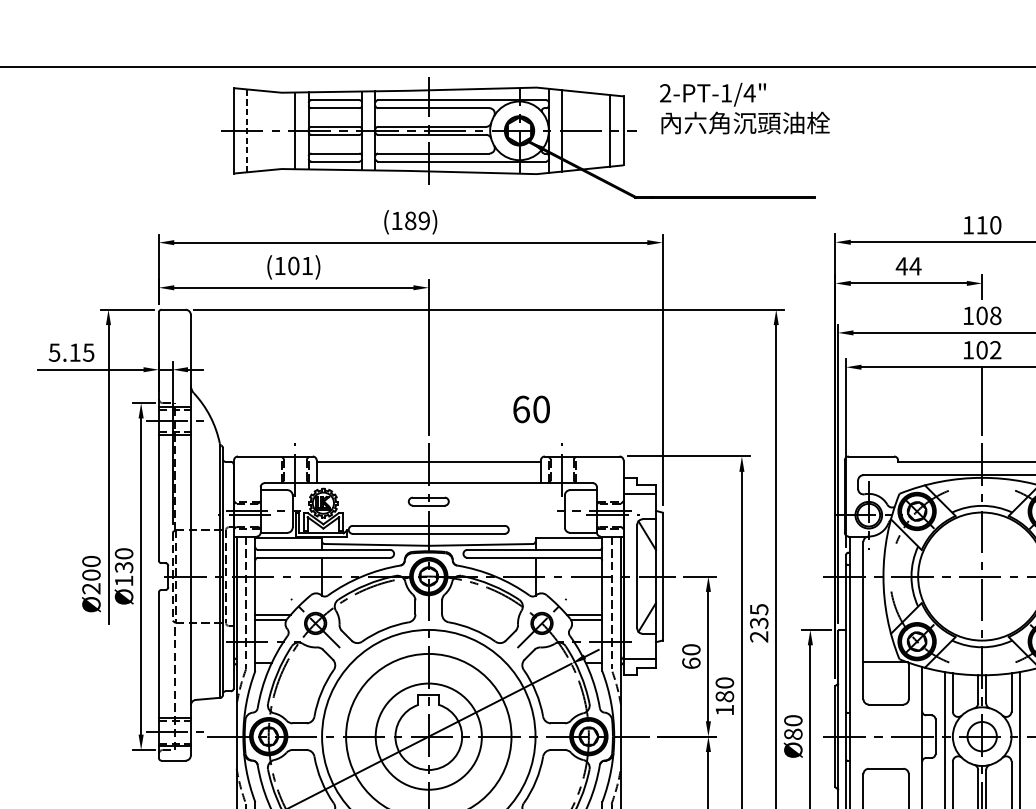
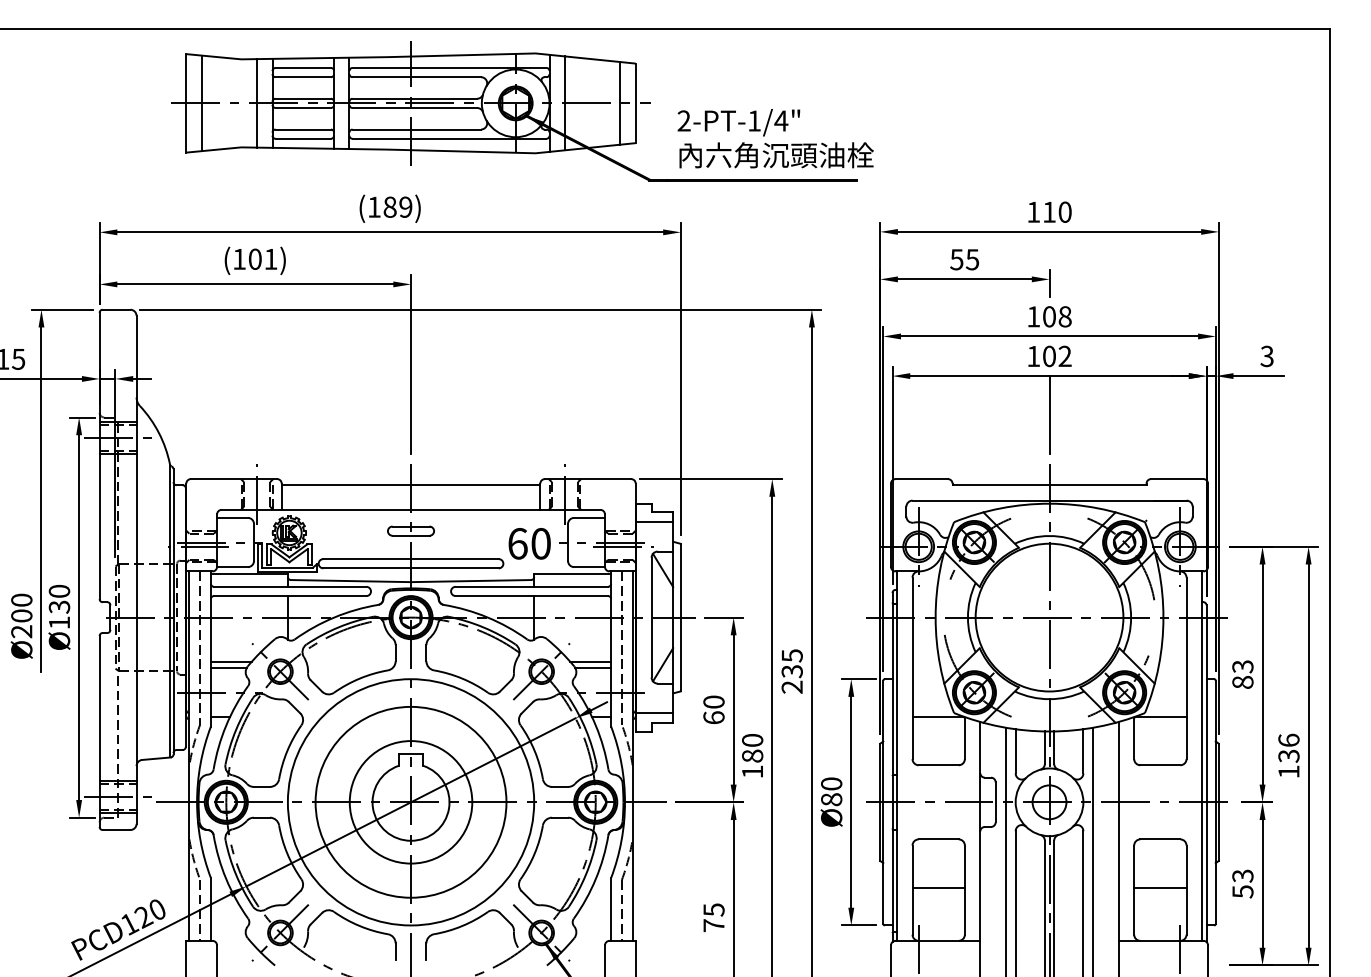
text: (744, 108) -> (775, 138), moved
line: (247, 130) -> (201, 103), dashed -> solid
text: (908, 266) -> (964, 259), 44 -> 55
text: (531, 409) -> (529, 543), moved

